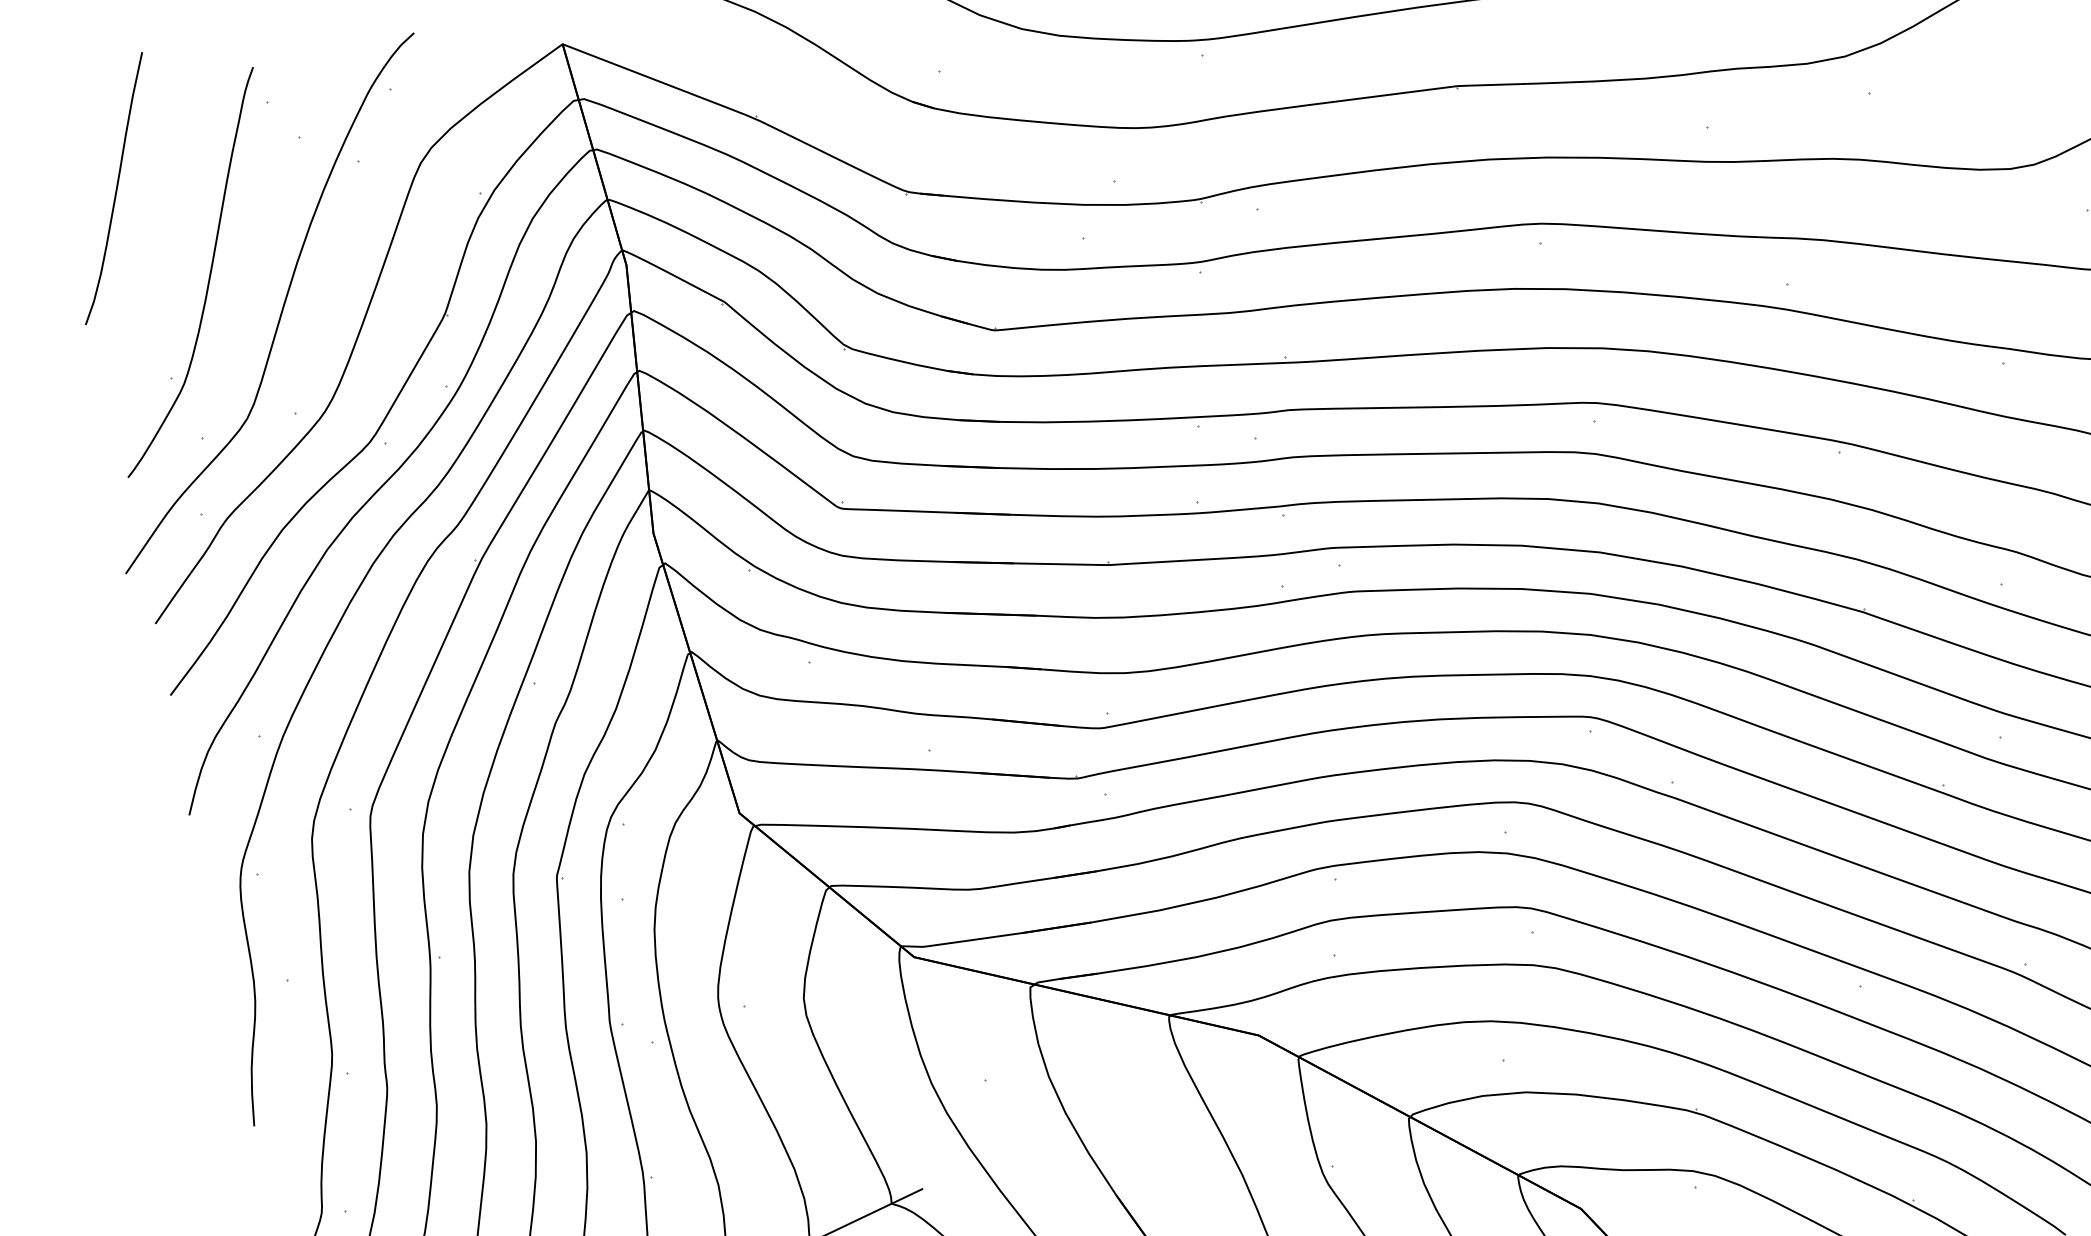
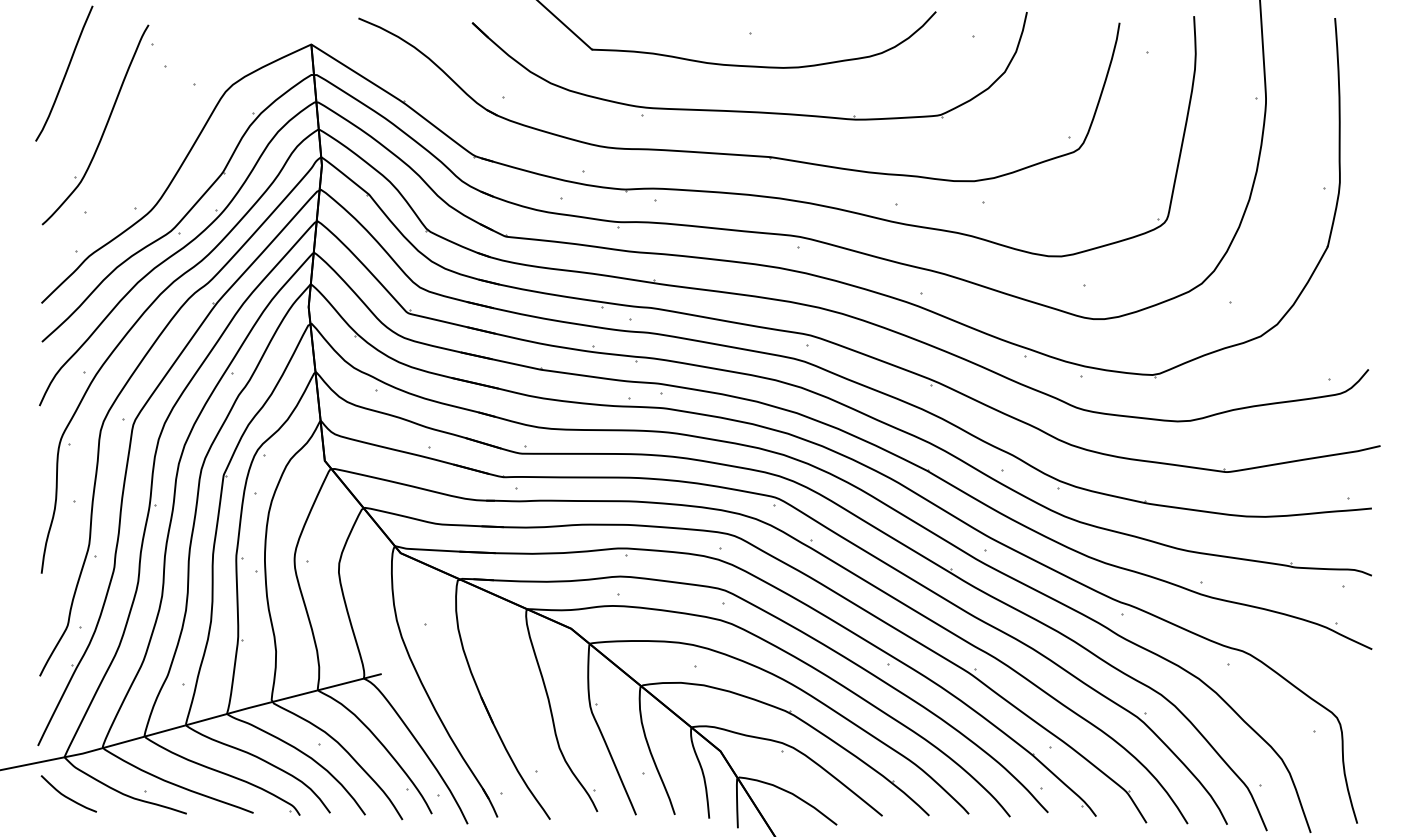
part: (280, 308) -> (138, 152), removed

